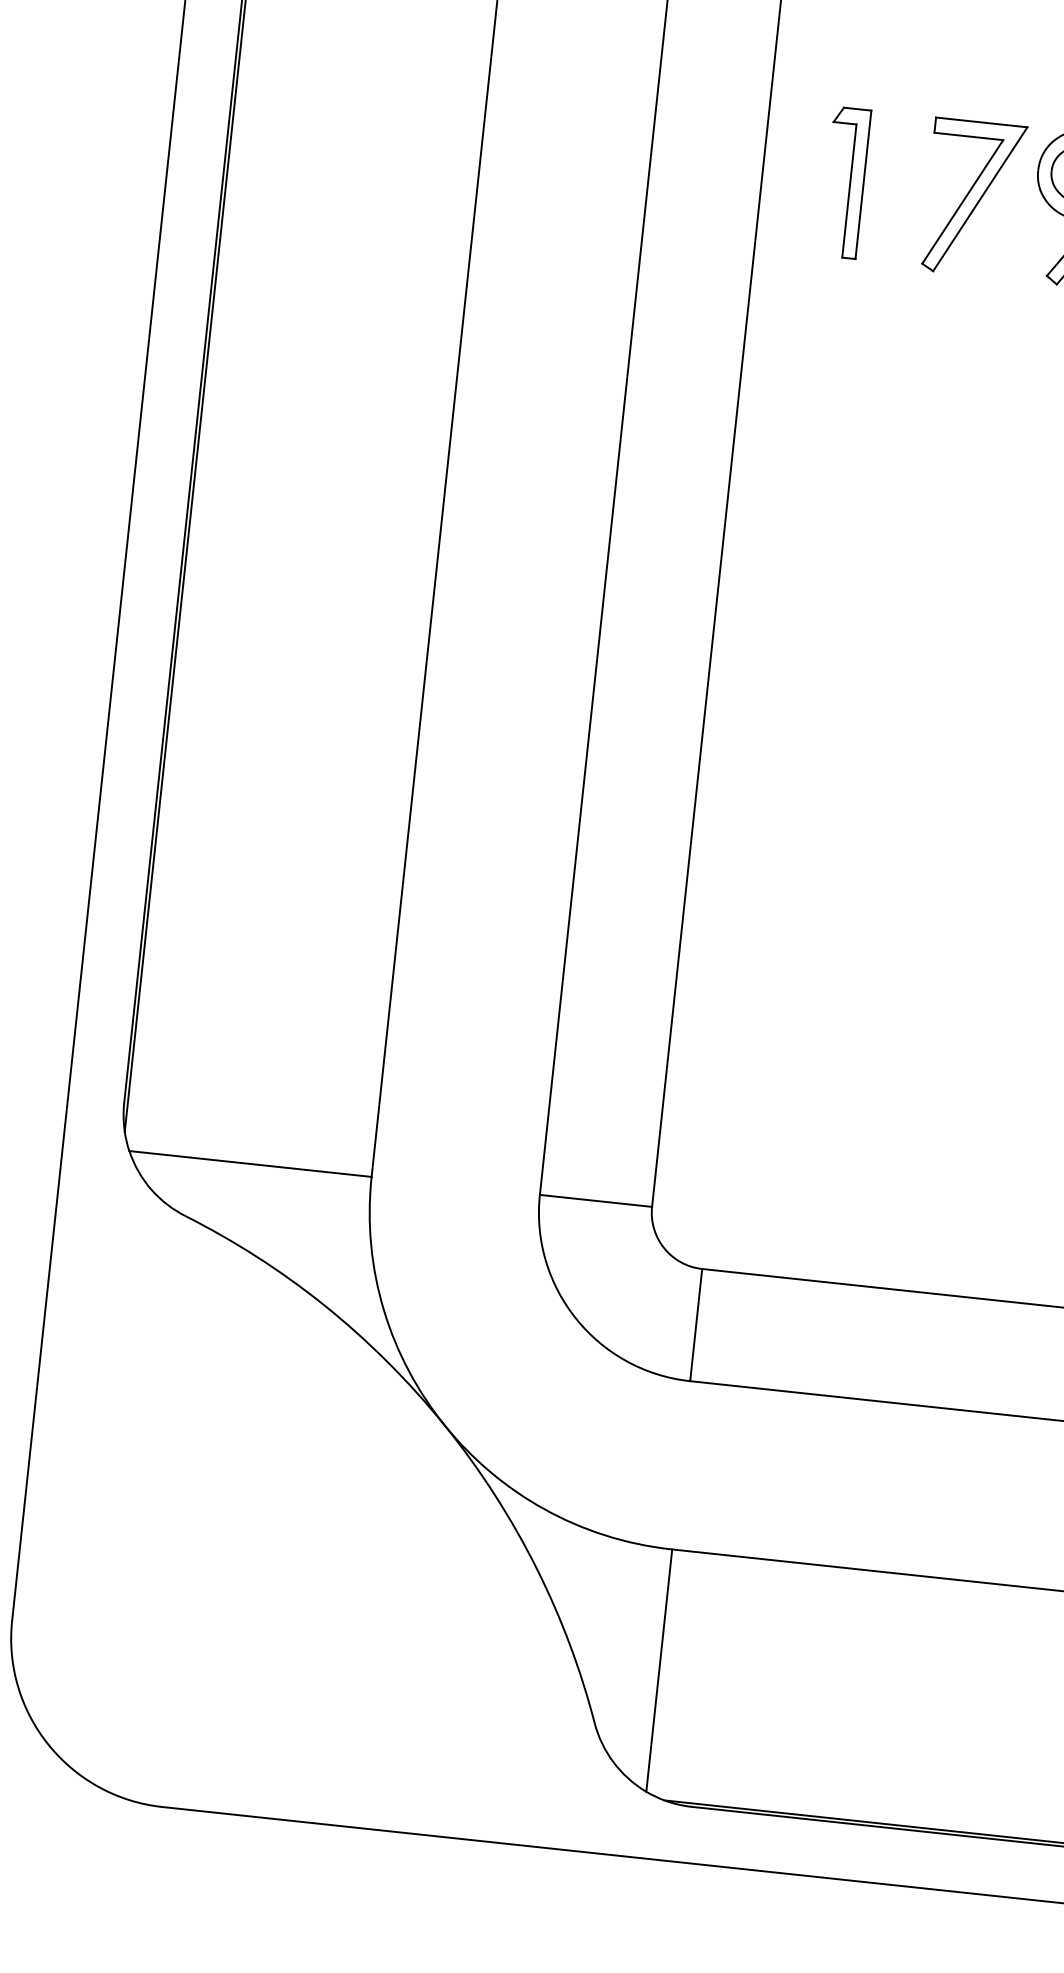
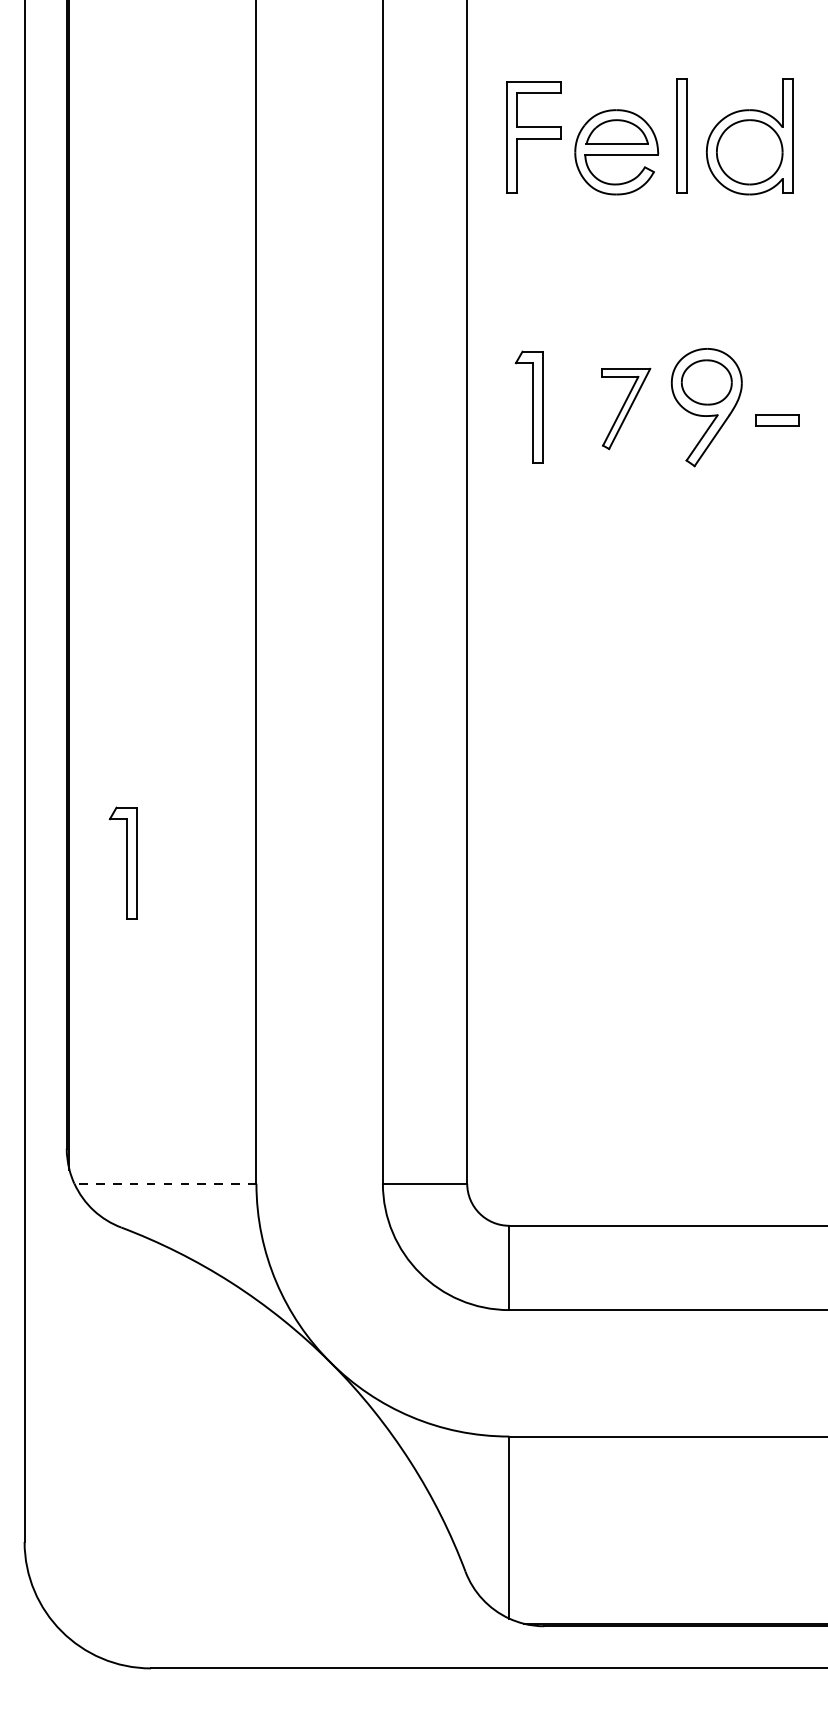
part: (974, 198) -> (626, 408), size x0.7
part: (239, 730) -> (122, 862), added
line: (249, 1163) -> (164, 1183), solid -> dashed

